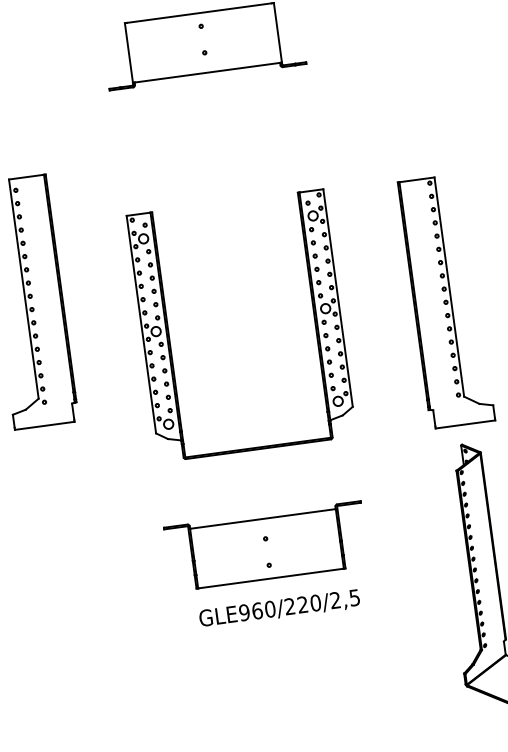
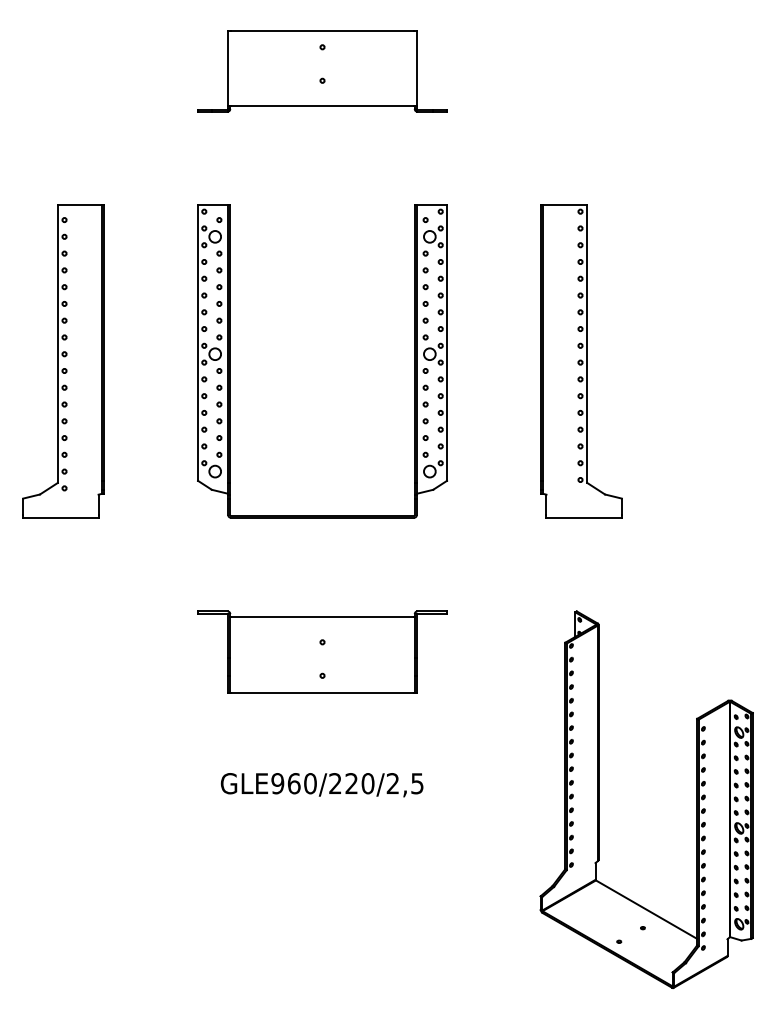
part: (446, 301) -> (581, 361), moved
part: (169, 335) -> (230, 361), moved
part: (266, 546) -> (322, 651), moved

